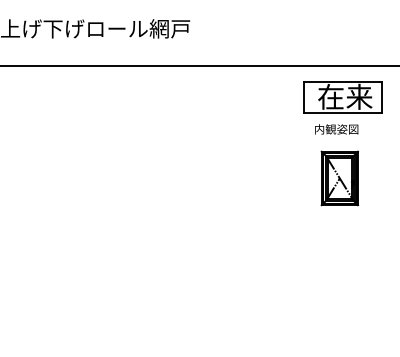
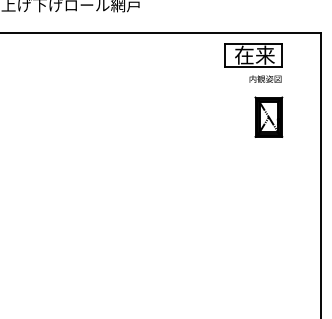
text: (336, 128) -> (265, 78), moved
part: (339, 177) -> (268, 116), moved

